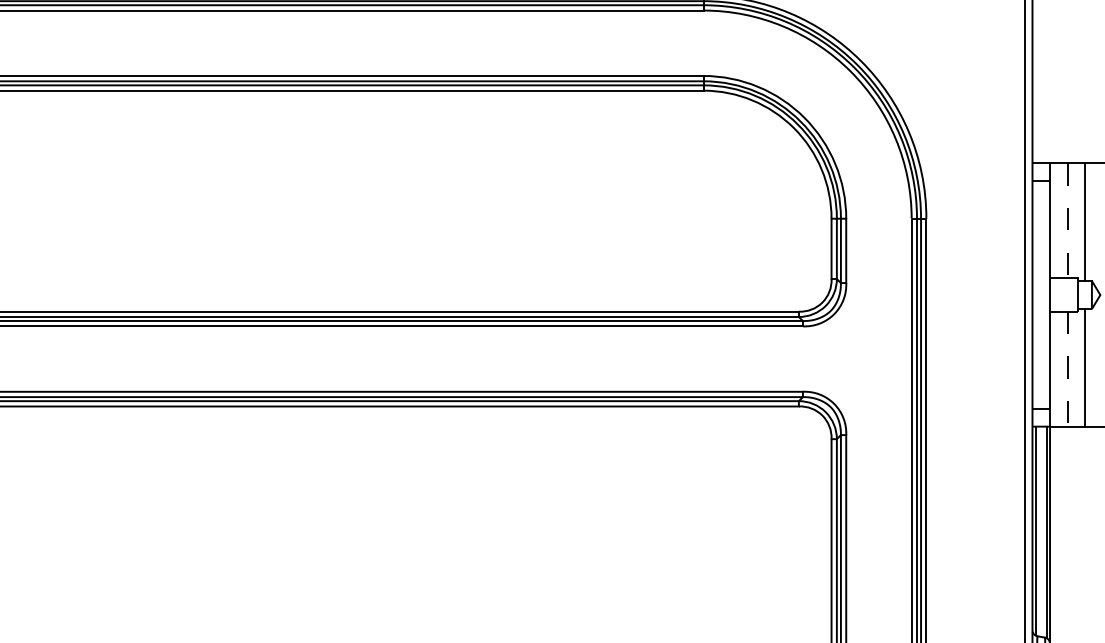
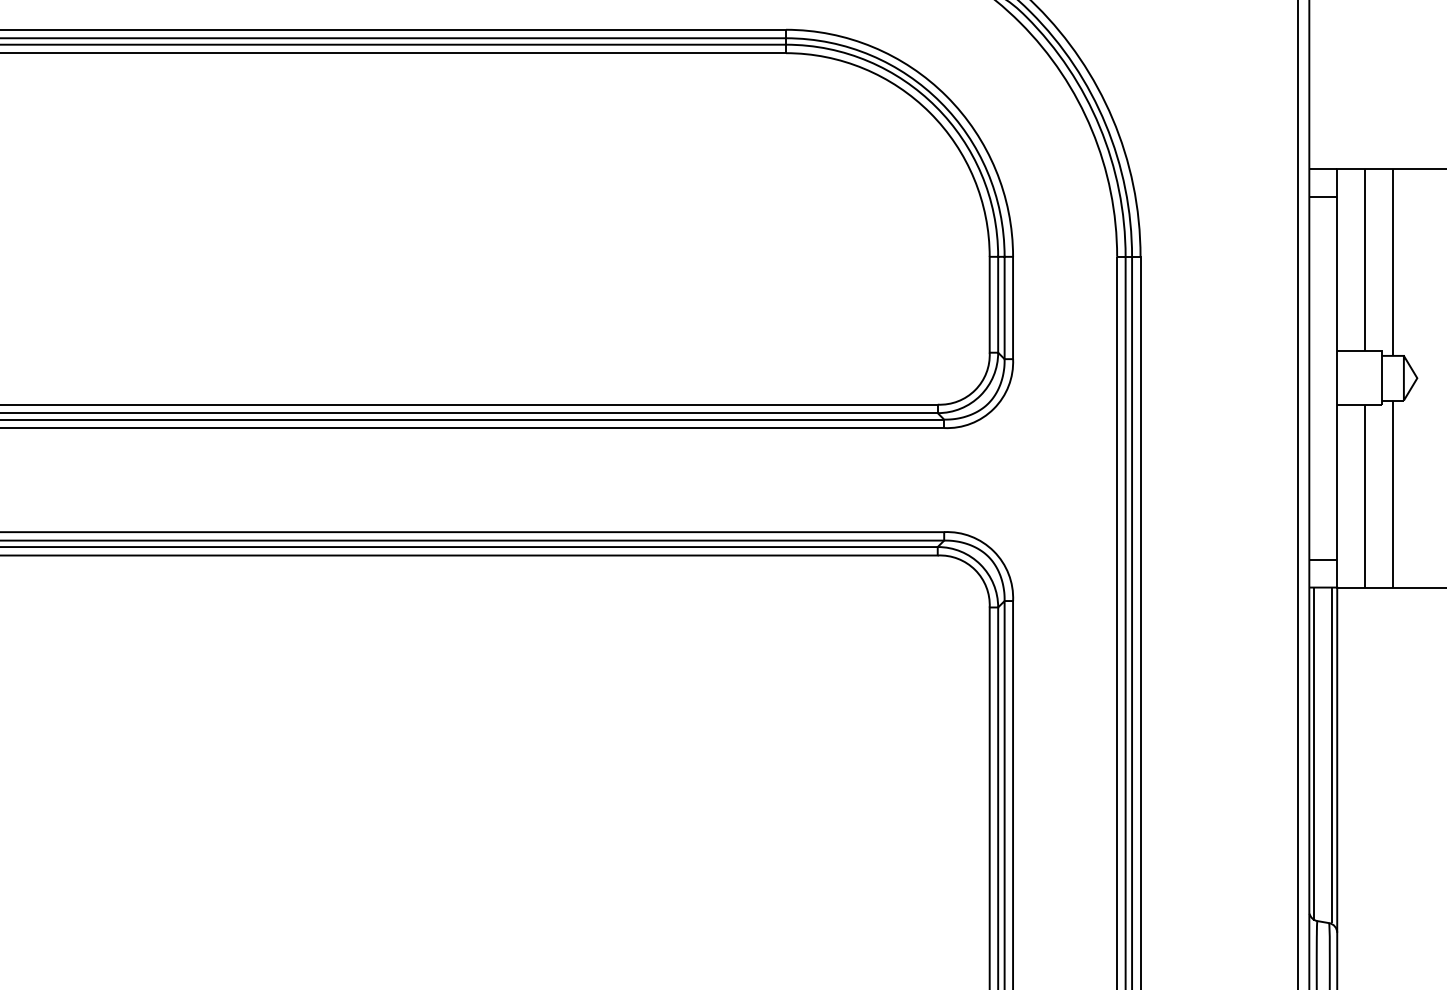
line: (1067, 221) -> (1365, 261), dashed -> solid
line: (1067, 369) -> (1365, 496), dashed -> solid

